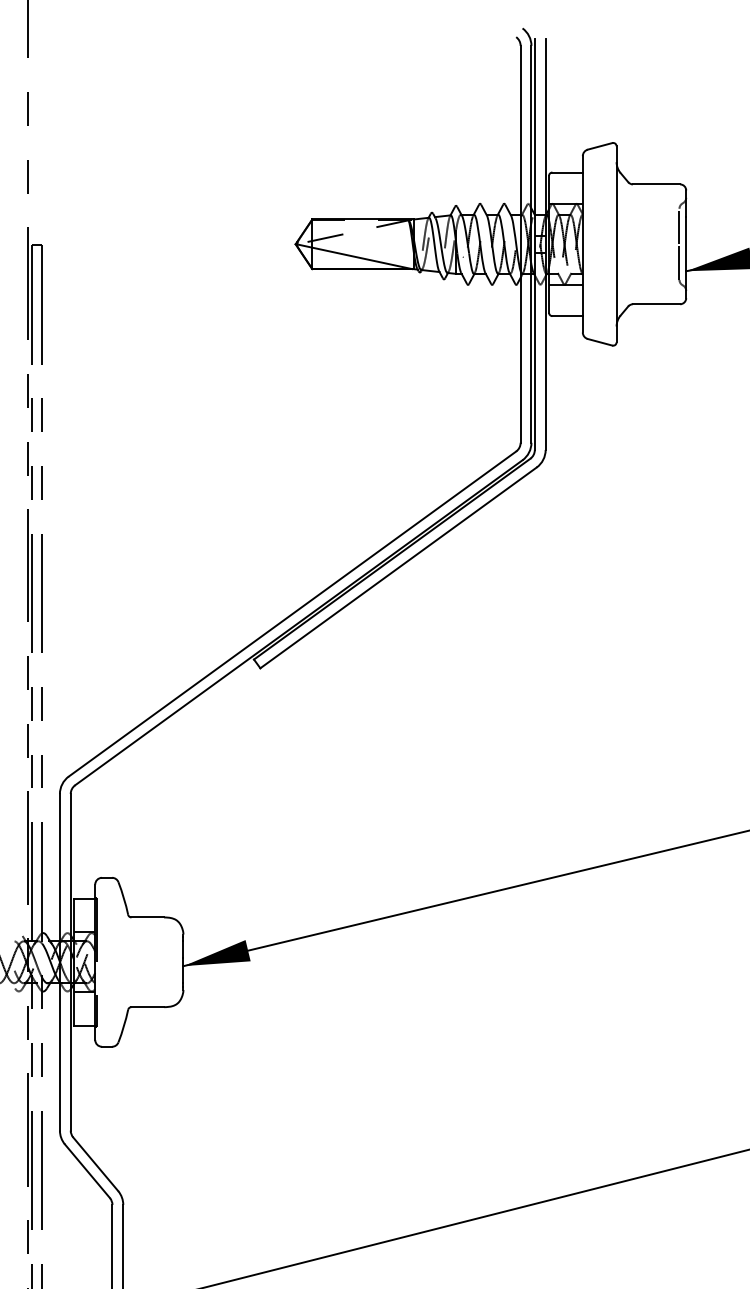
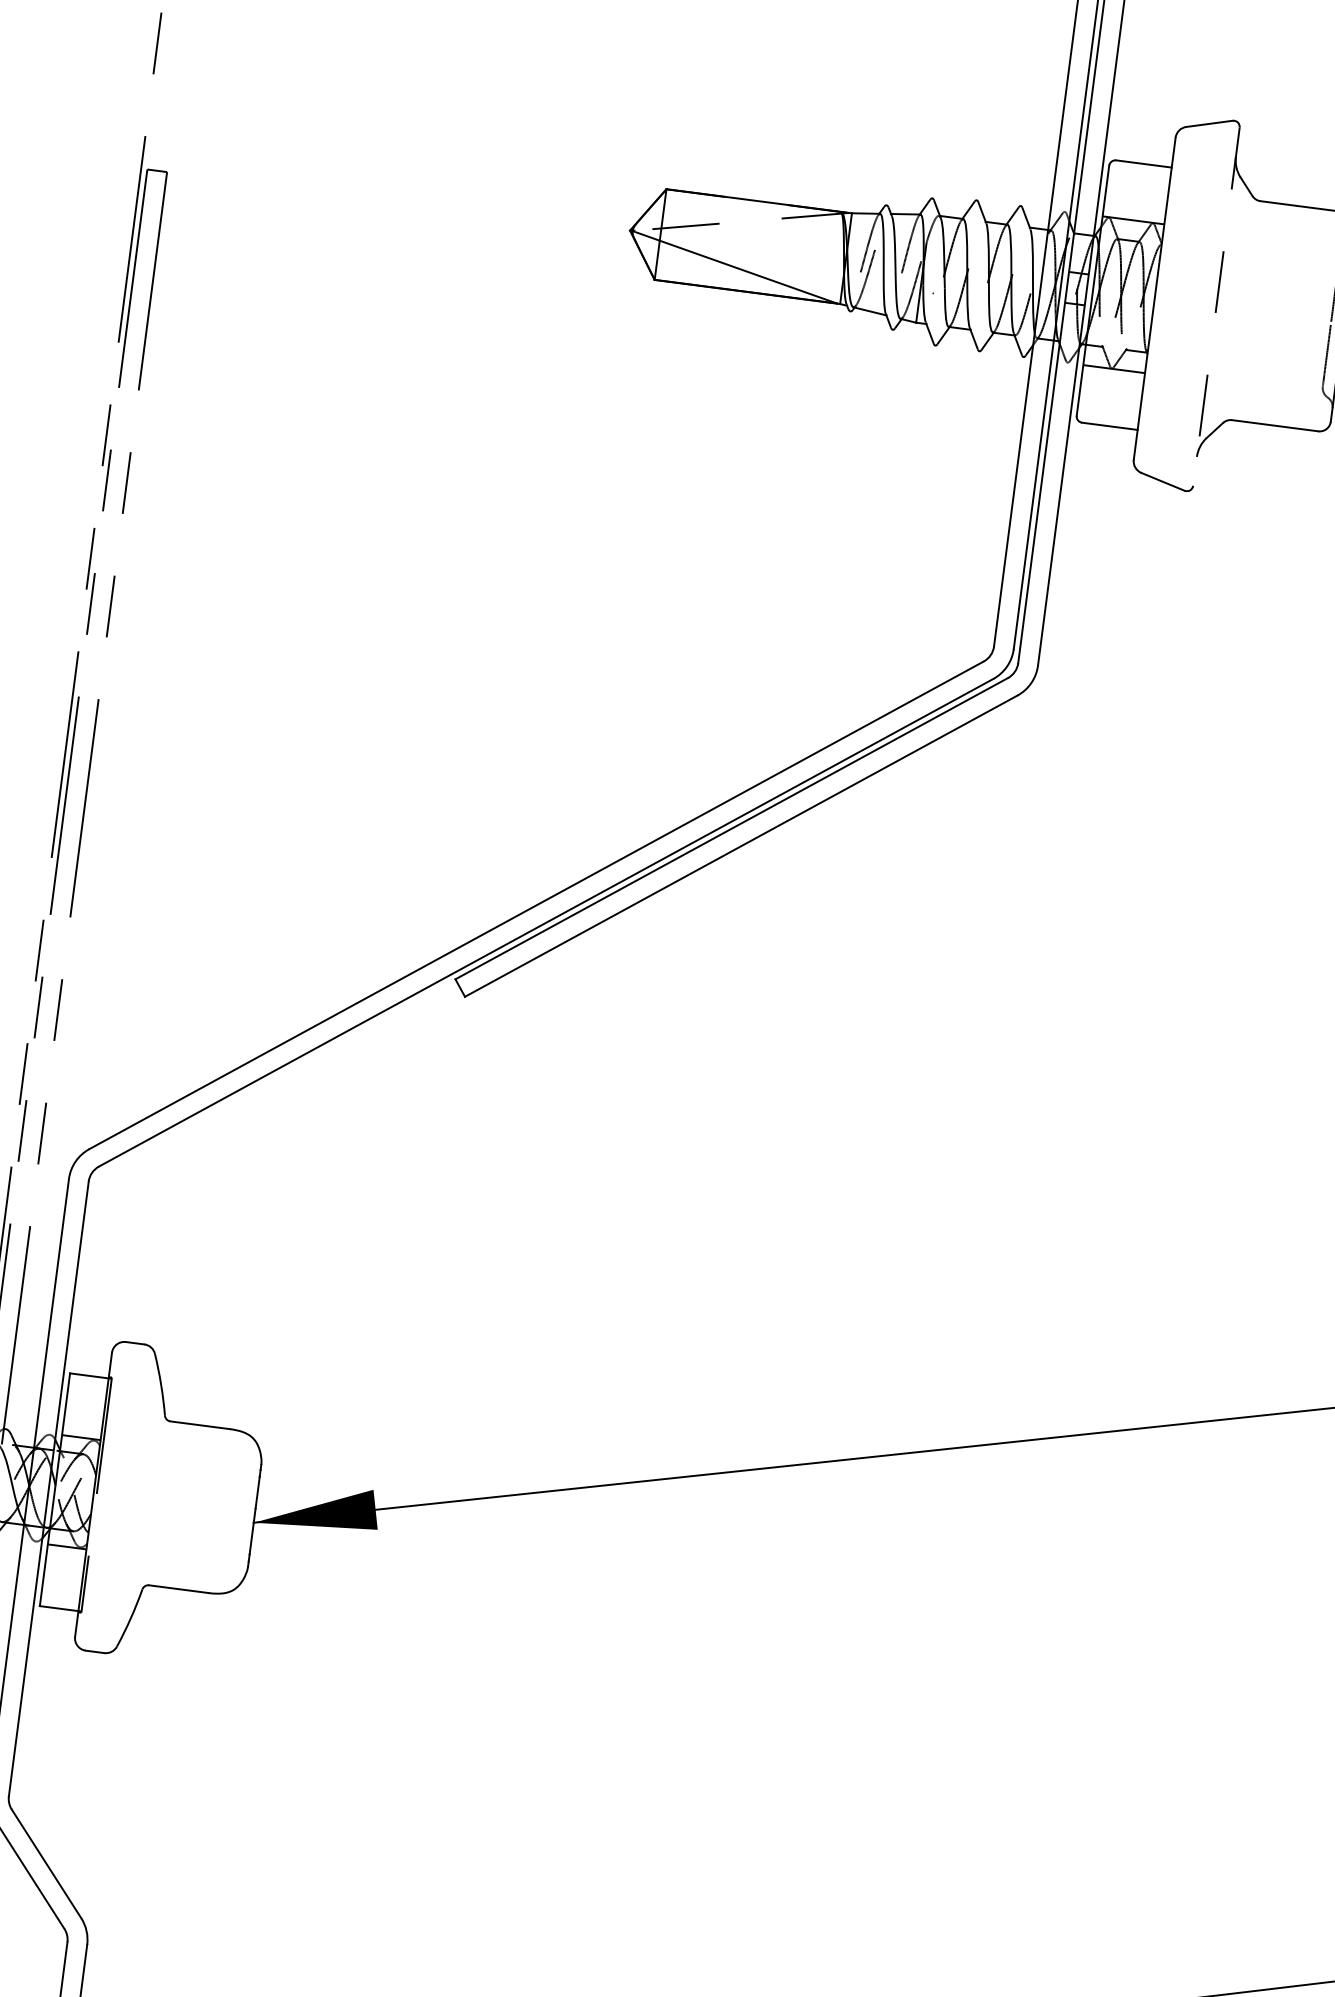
line: (616, 244) -> (1216, 307), solid -> dashed

